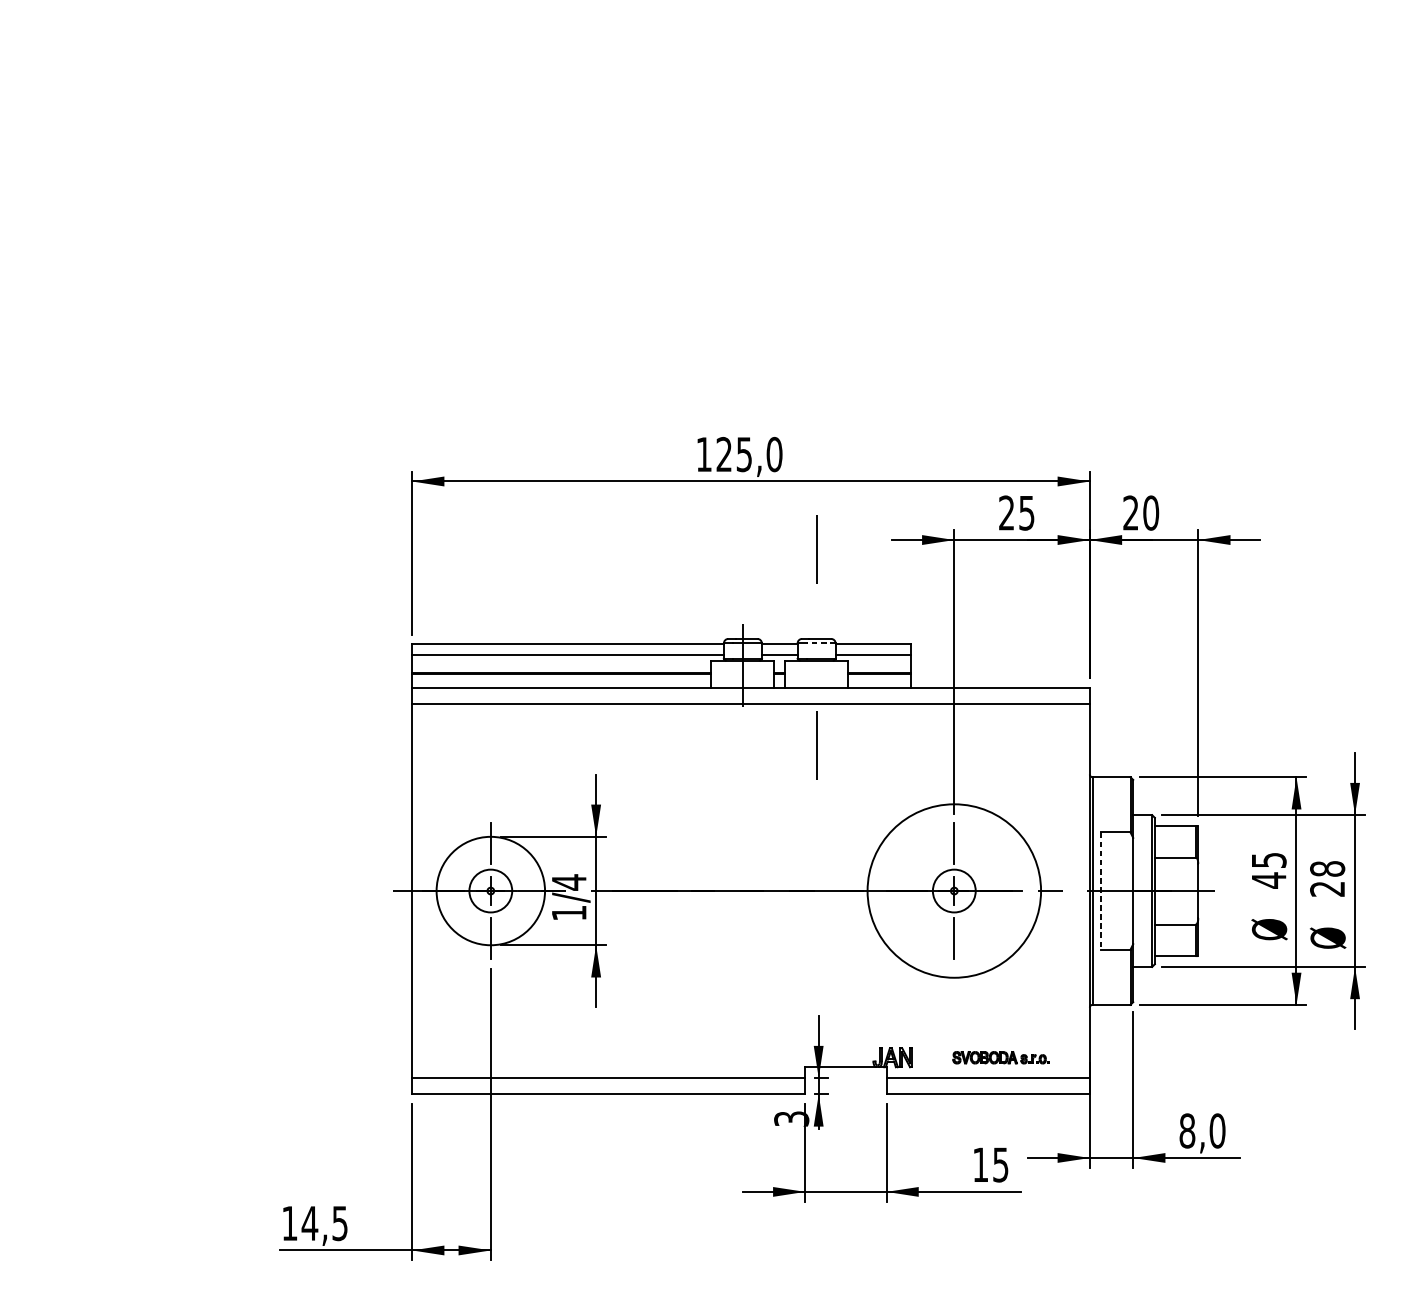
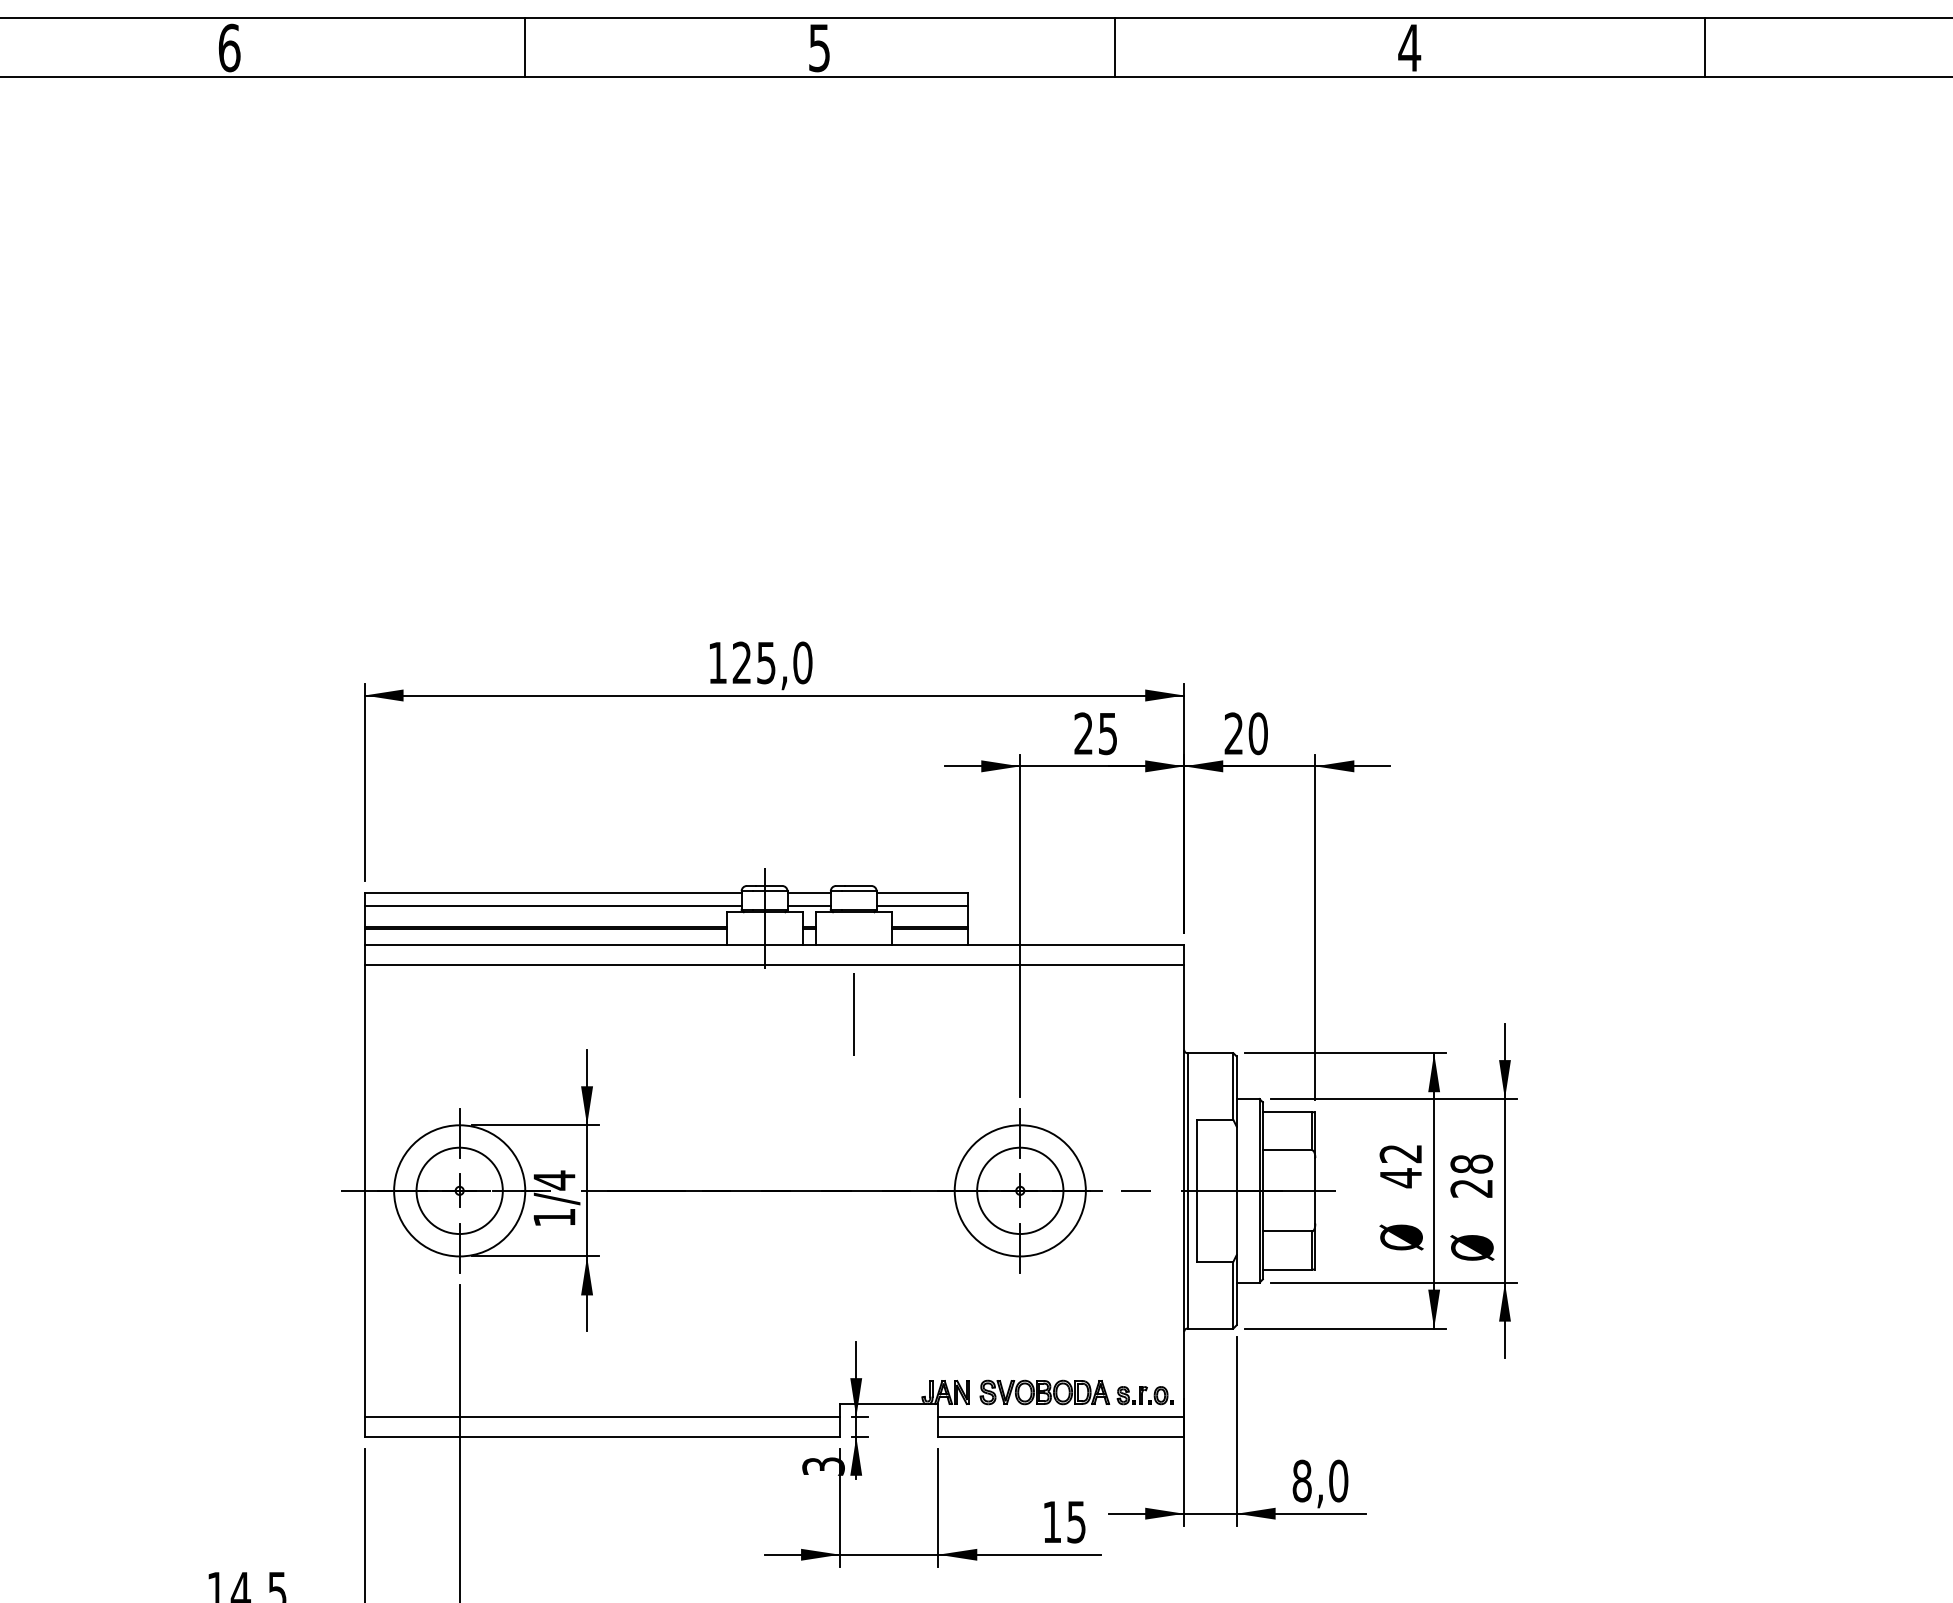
line: (816, 549) -> (853, 777), removed
line: (821, 643) -> (859, 891), dashed -> solid
text: (1268, 860) -> (1400, 1154), 45 -> 42
circle: (490, 890) -> (459, 1190), size x1.67
circle: (953, 890) -> (1019, 1190), size x0.62
circle: (954, 890) -> (1020, 1190), size x1.67
line: (1100, 890) -> (1197, 1190), dashed -> solid
part: (1000, 1057) -> (1076, 1392), size x1.67

